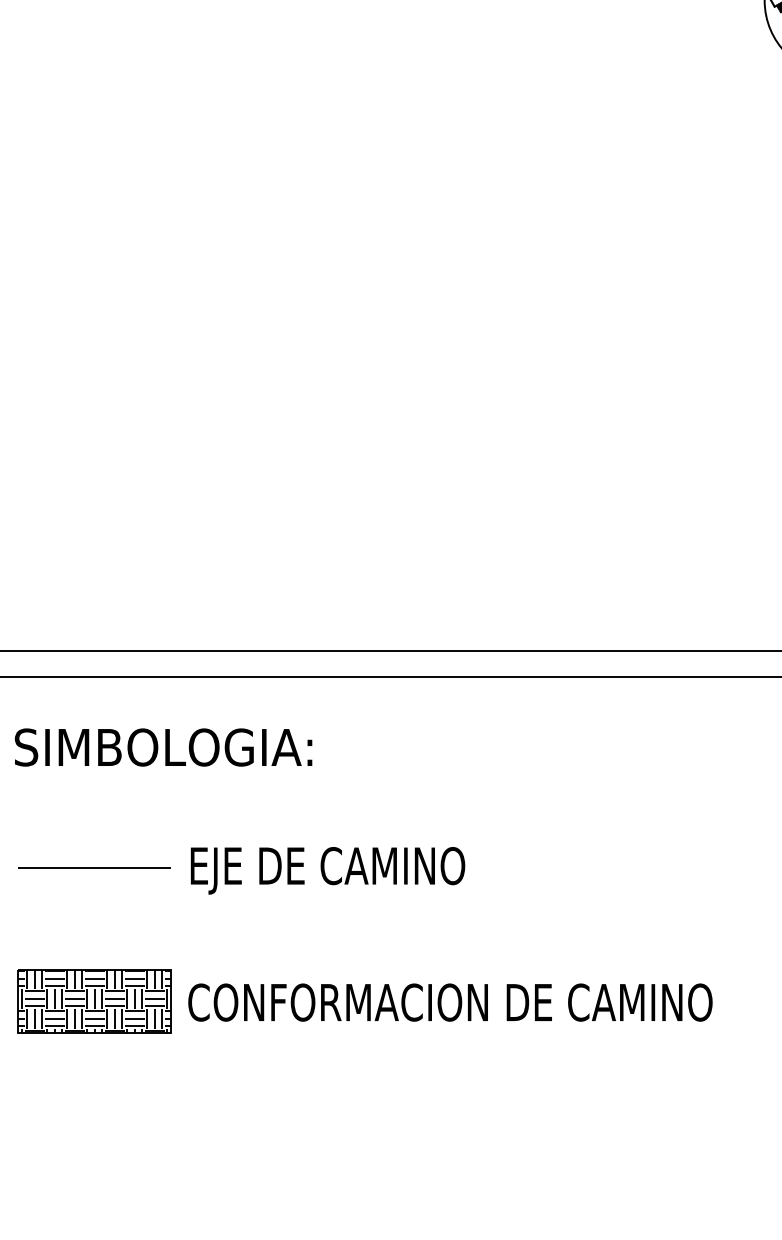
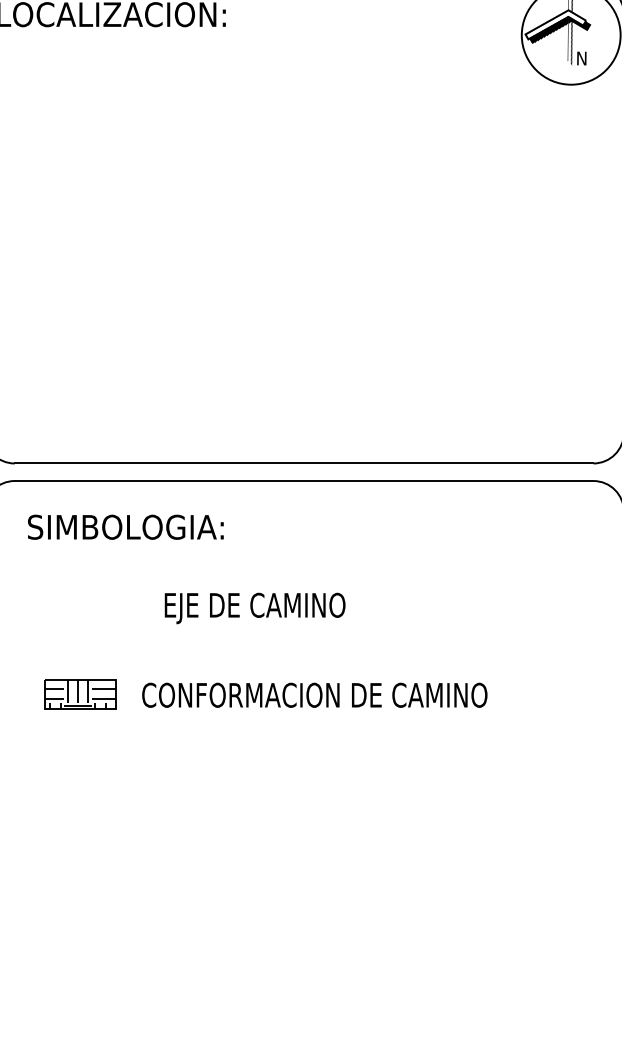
line: (94, 866) -> (80, 605), removed
text: (326, 870) -> (254, 608), moved
part: (94, 1001) -> (80, 694), size x0.7

